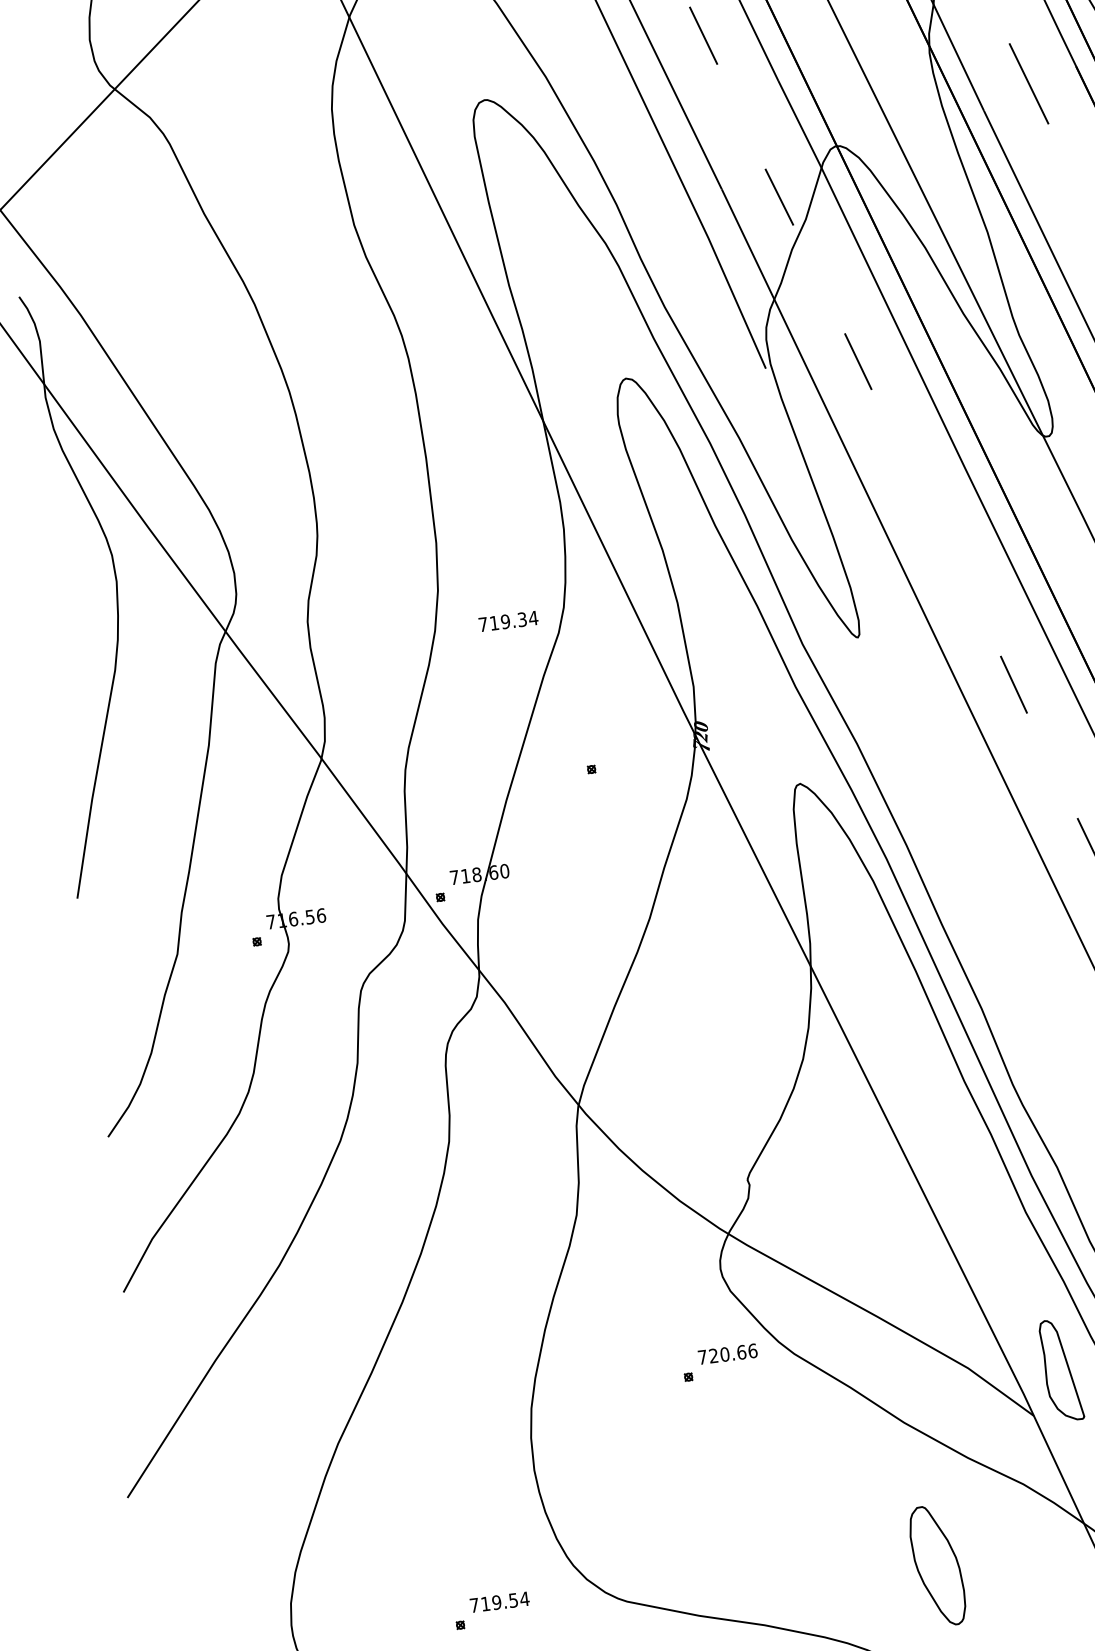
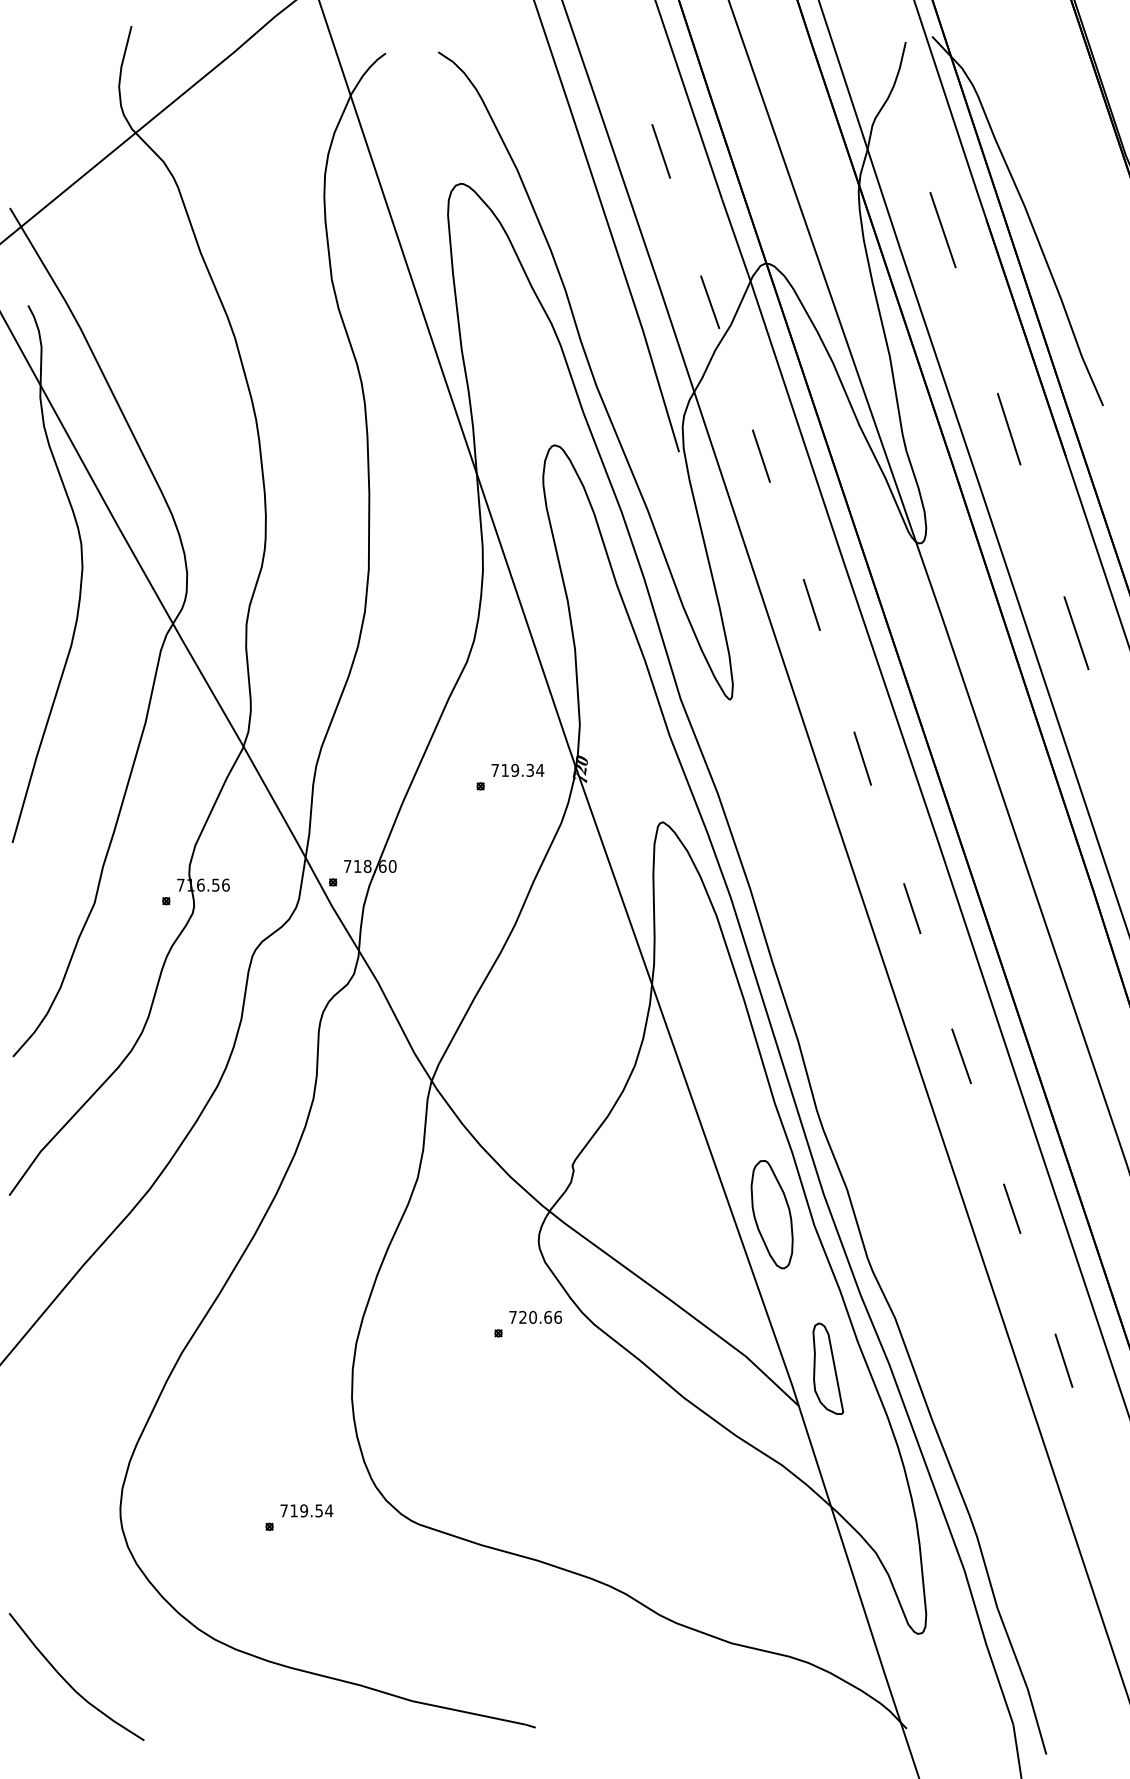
line: (935, 520) -> (811, 604), added
text: (508, 620) -> (517, 769), moved
part: (936, 1565) -> (771, 1214), moved

